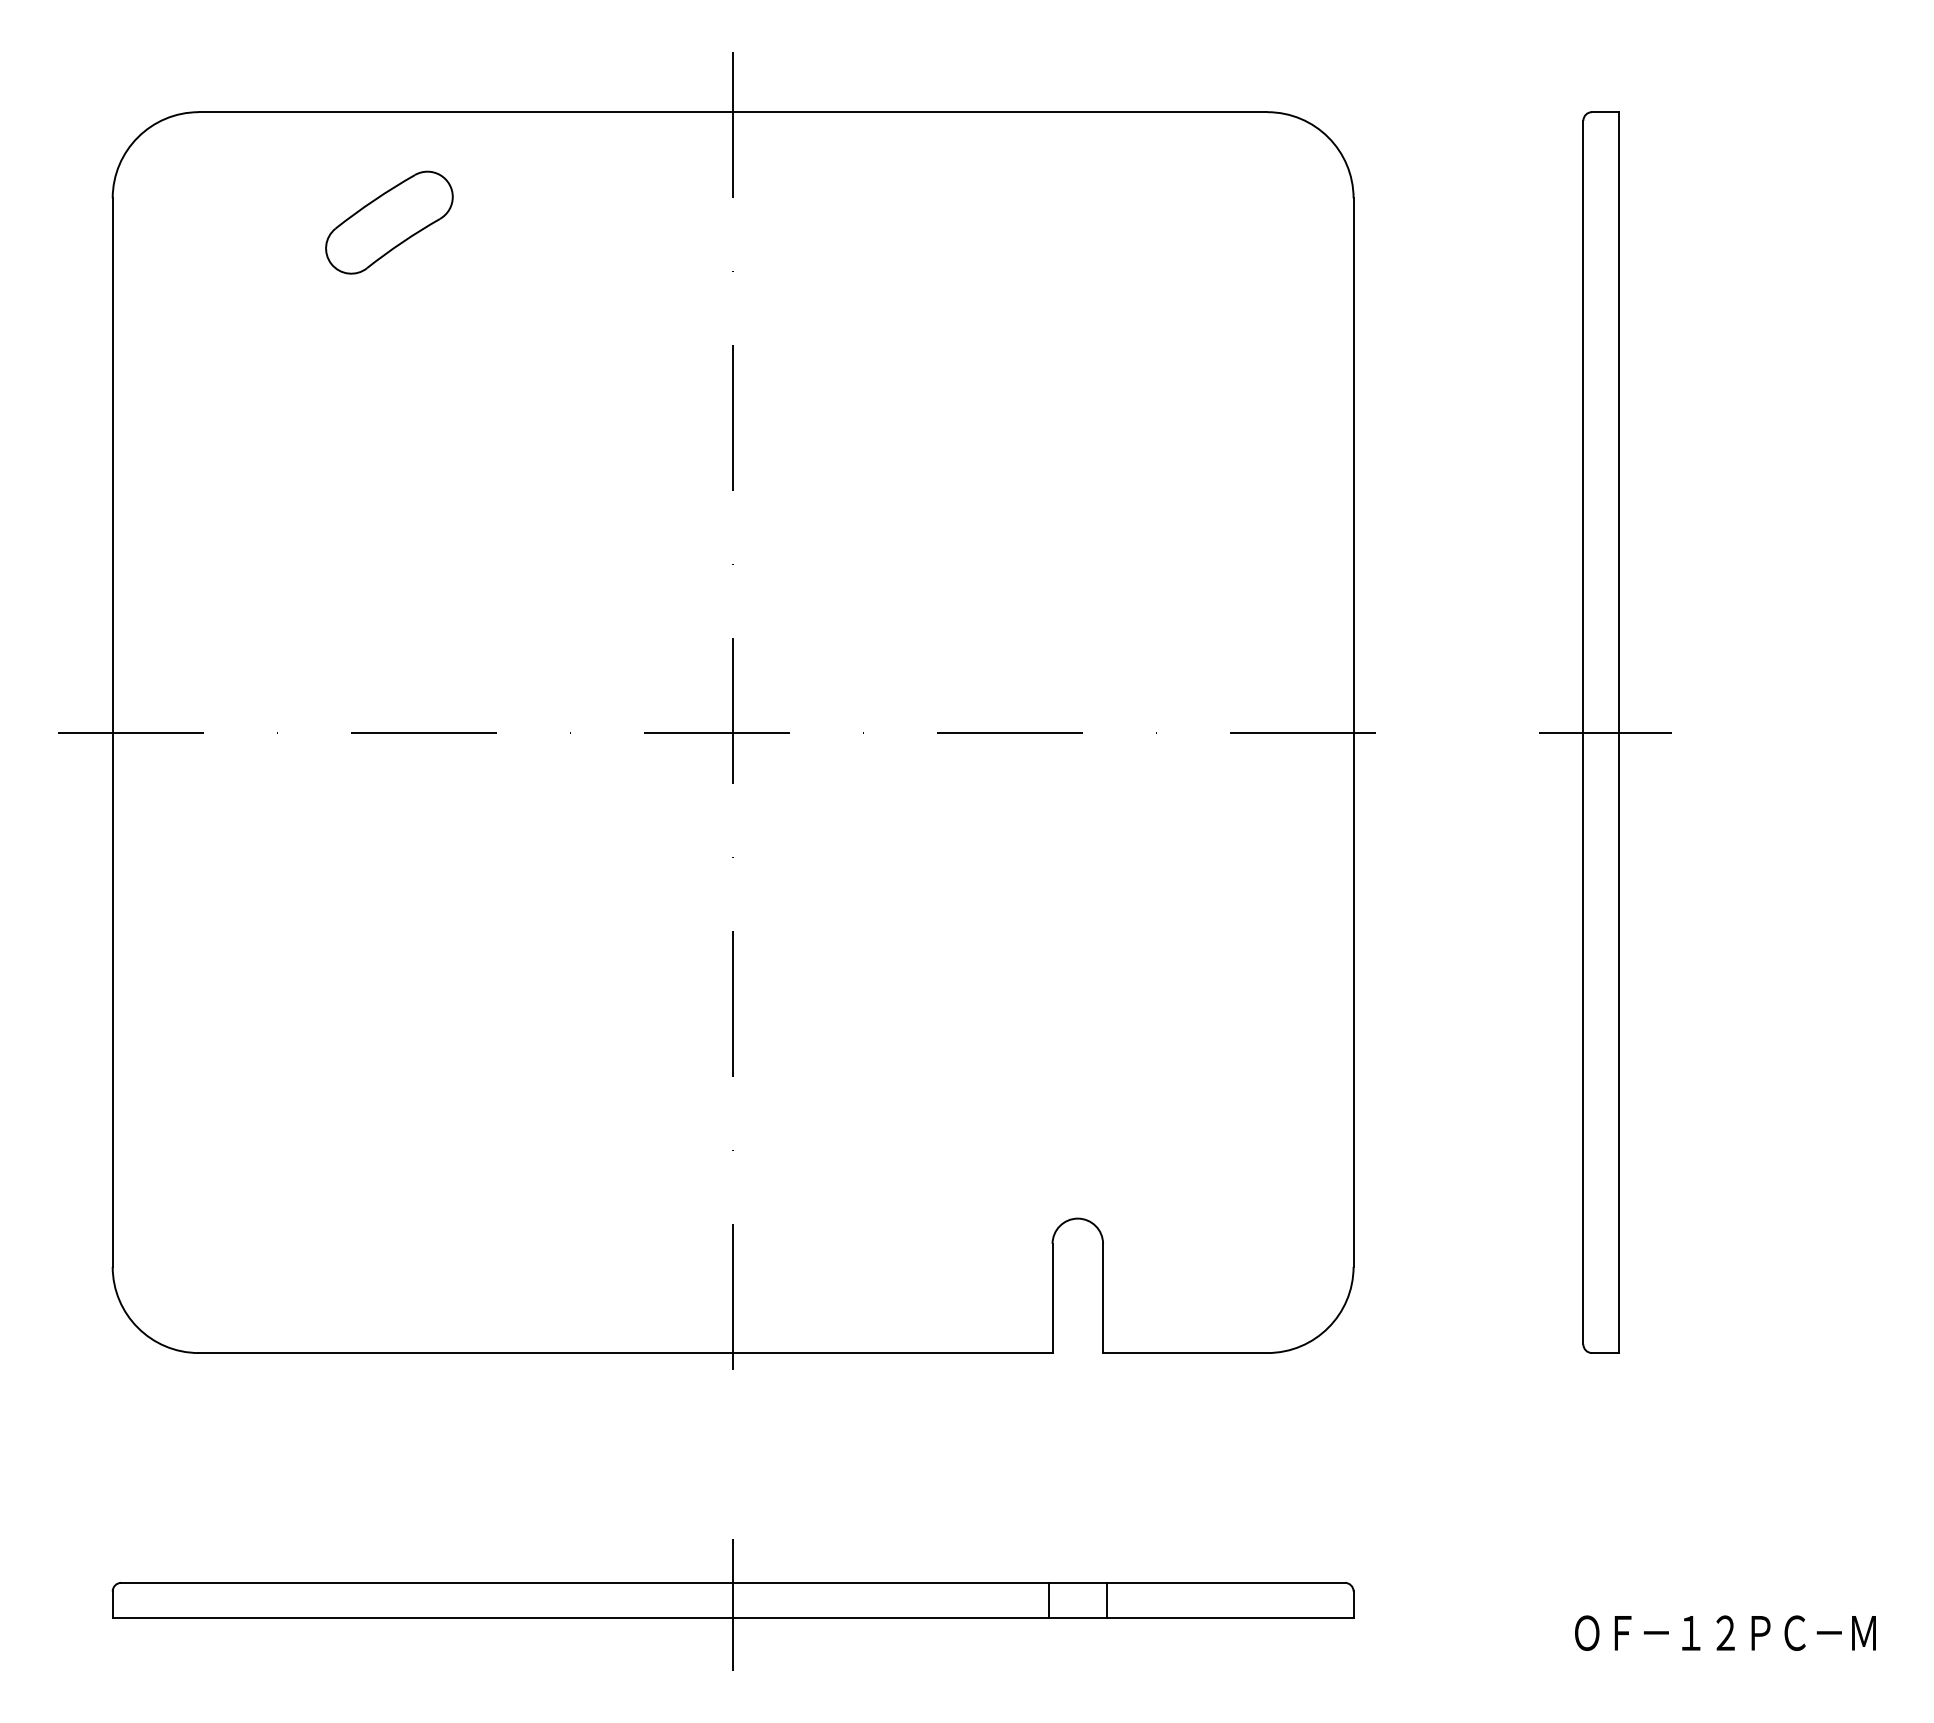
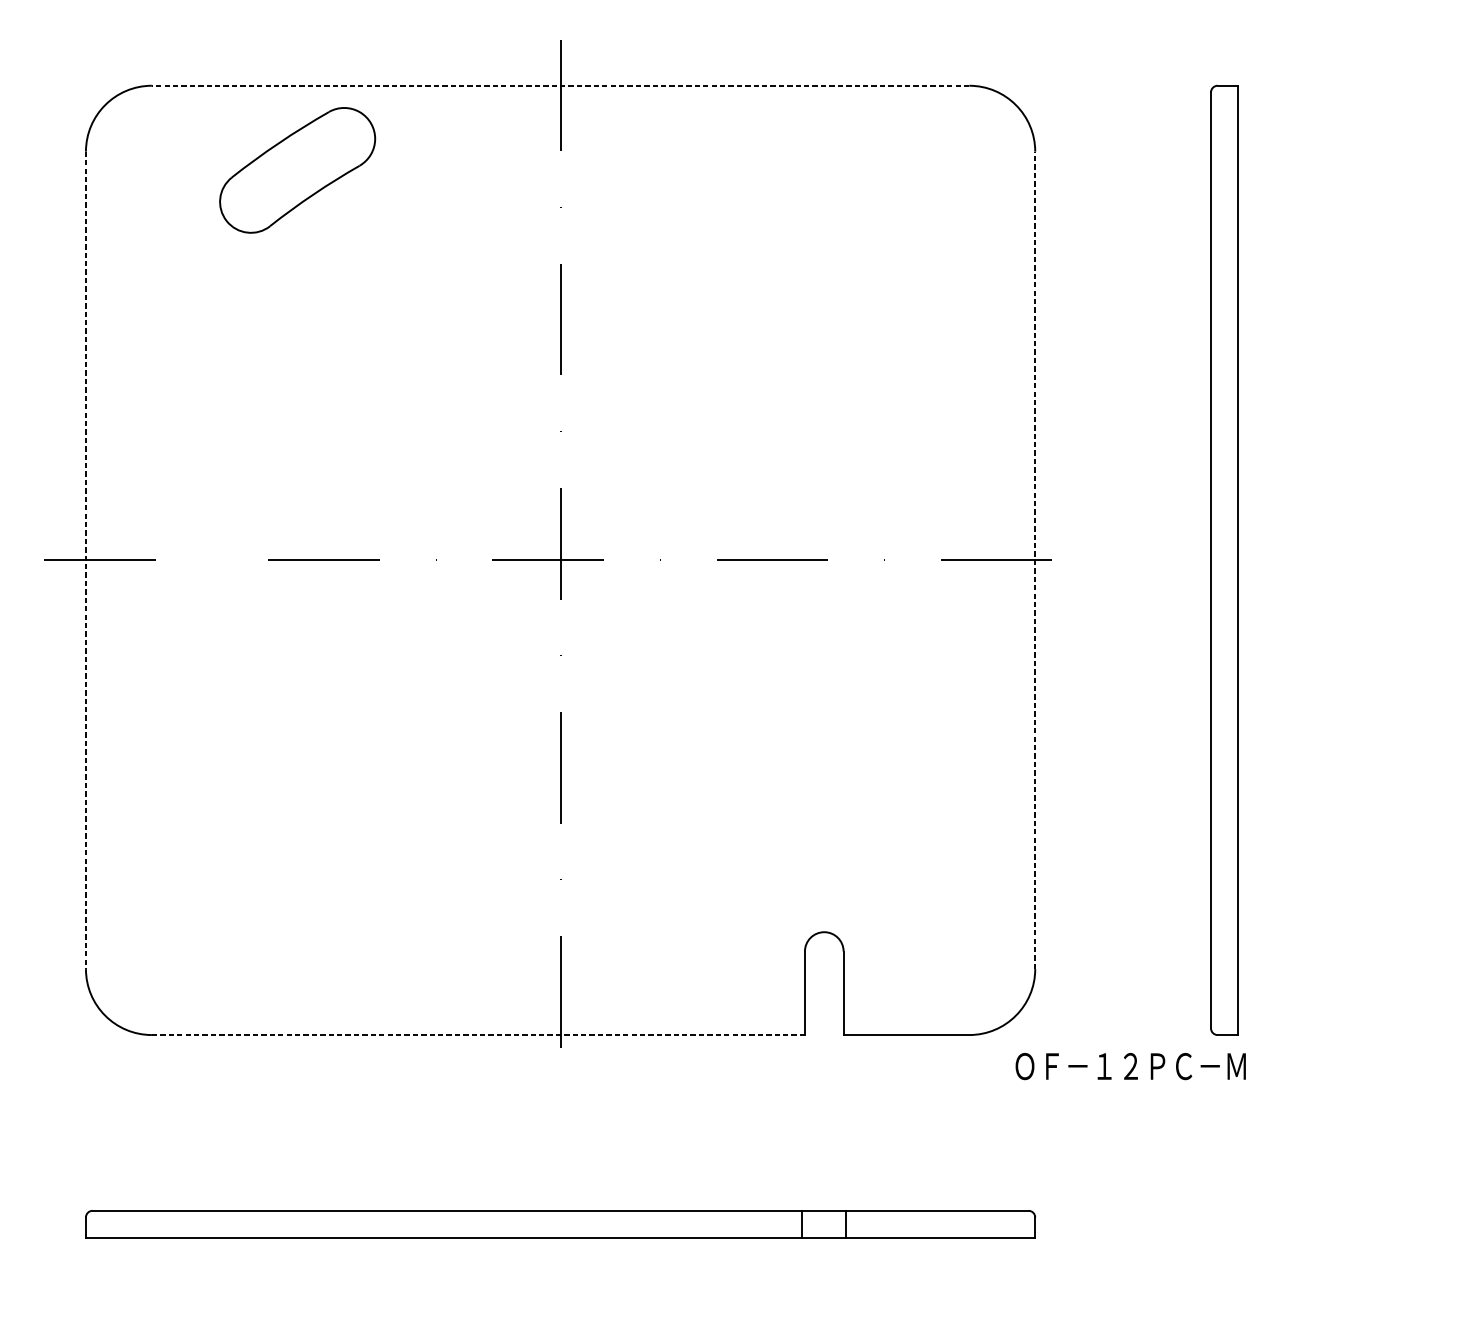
line: (732, 112) -> (560, 86), solid -> dashed
part: (389, 222) -> (297, 170), size x1.6
line: (1353, 732) -> (1035, 560), solid -> dashed
line: (1605, 732) -> (1227, 560), removed
line: (112, 733) -> (85, 561), solid -> dashed
line: (625, 1353) -> (478, 1035), solid -> dashed
line: (733, 1604) -> (560, 1227), removed
text: (1725, 1632) -> (1130, 1065), moved

